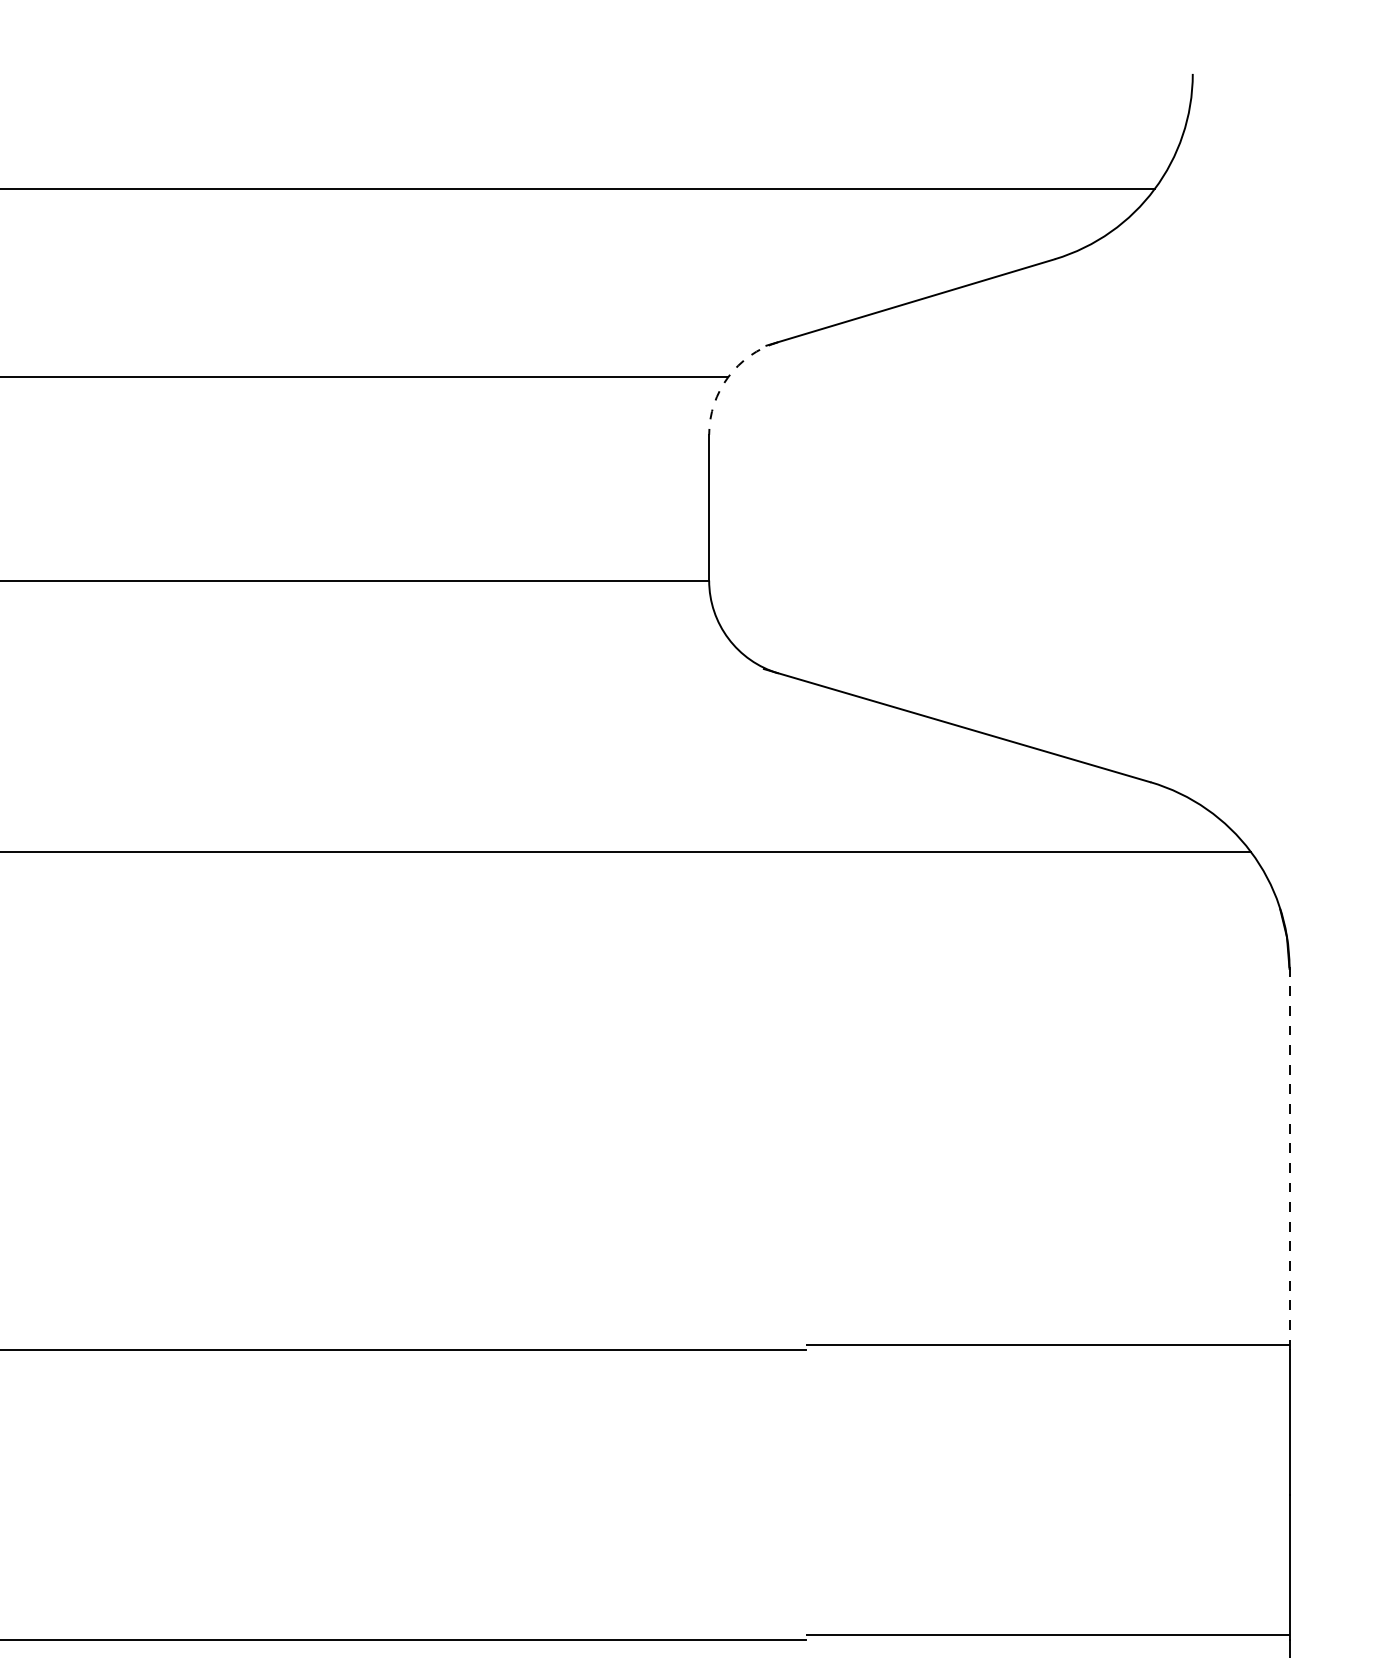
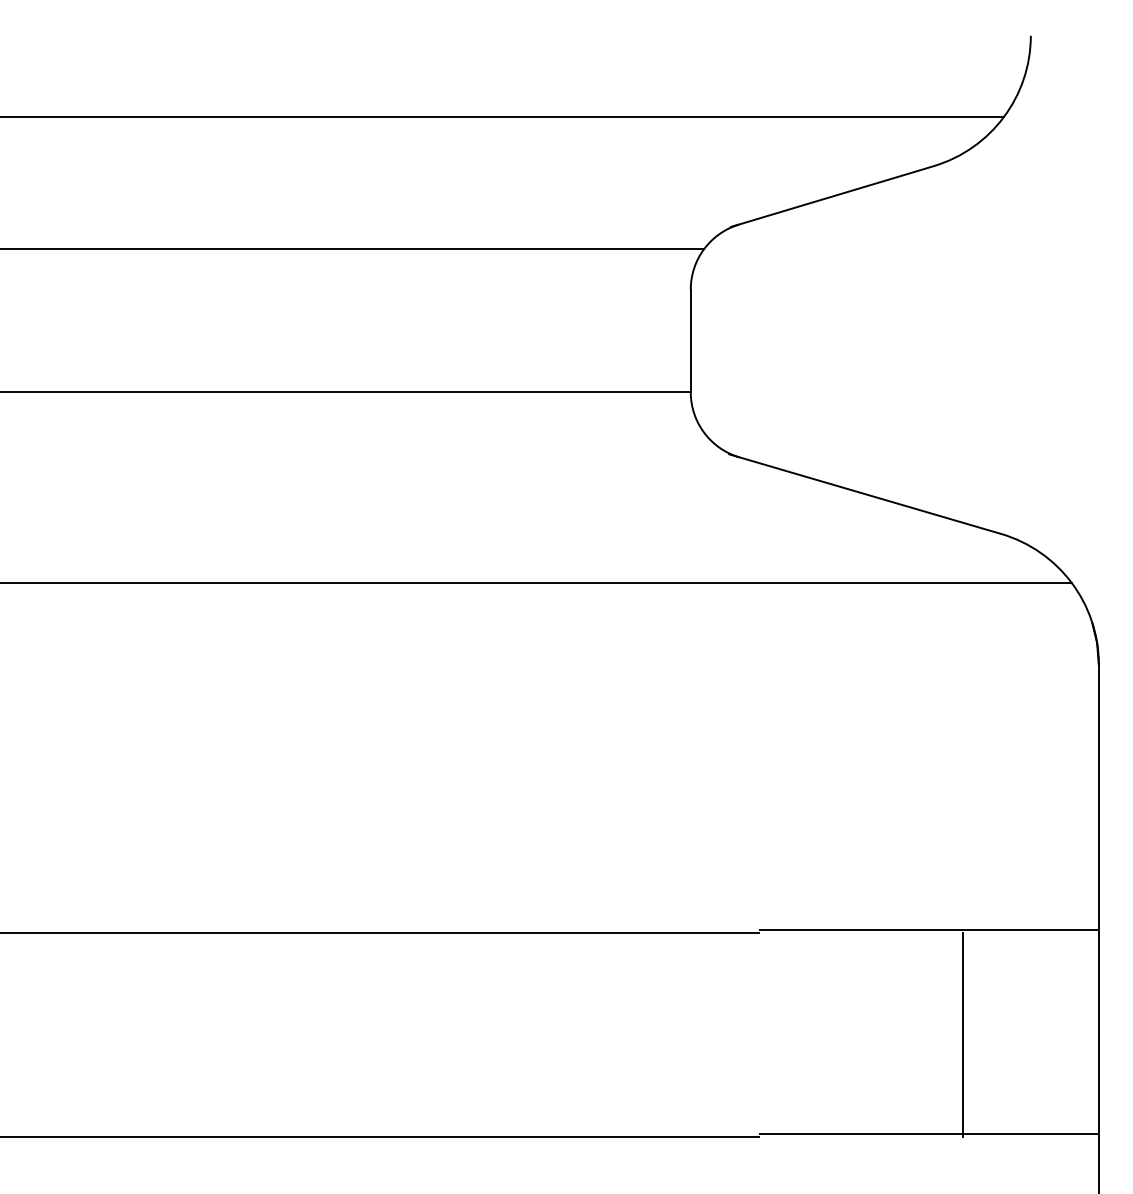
arc: (728, 377) -> (704, 249), dashed -> solid
line: (1288, 1158) -> (1098, 798), dashed -> solid
line: (1095, 1494) -> (962, 1034), added

